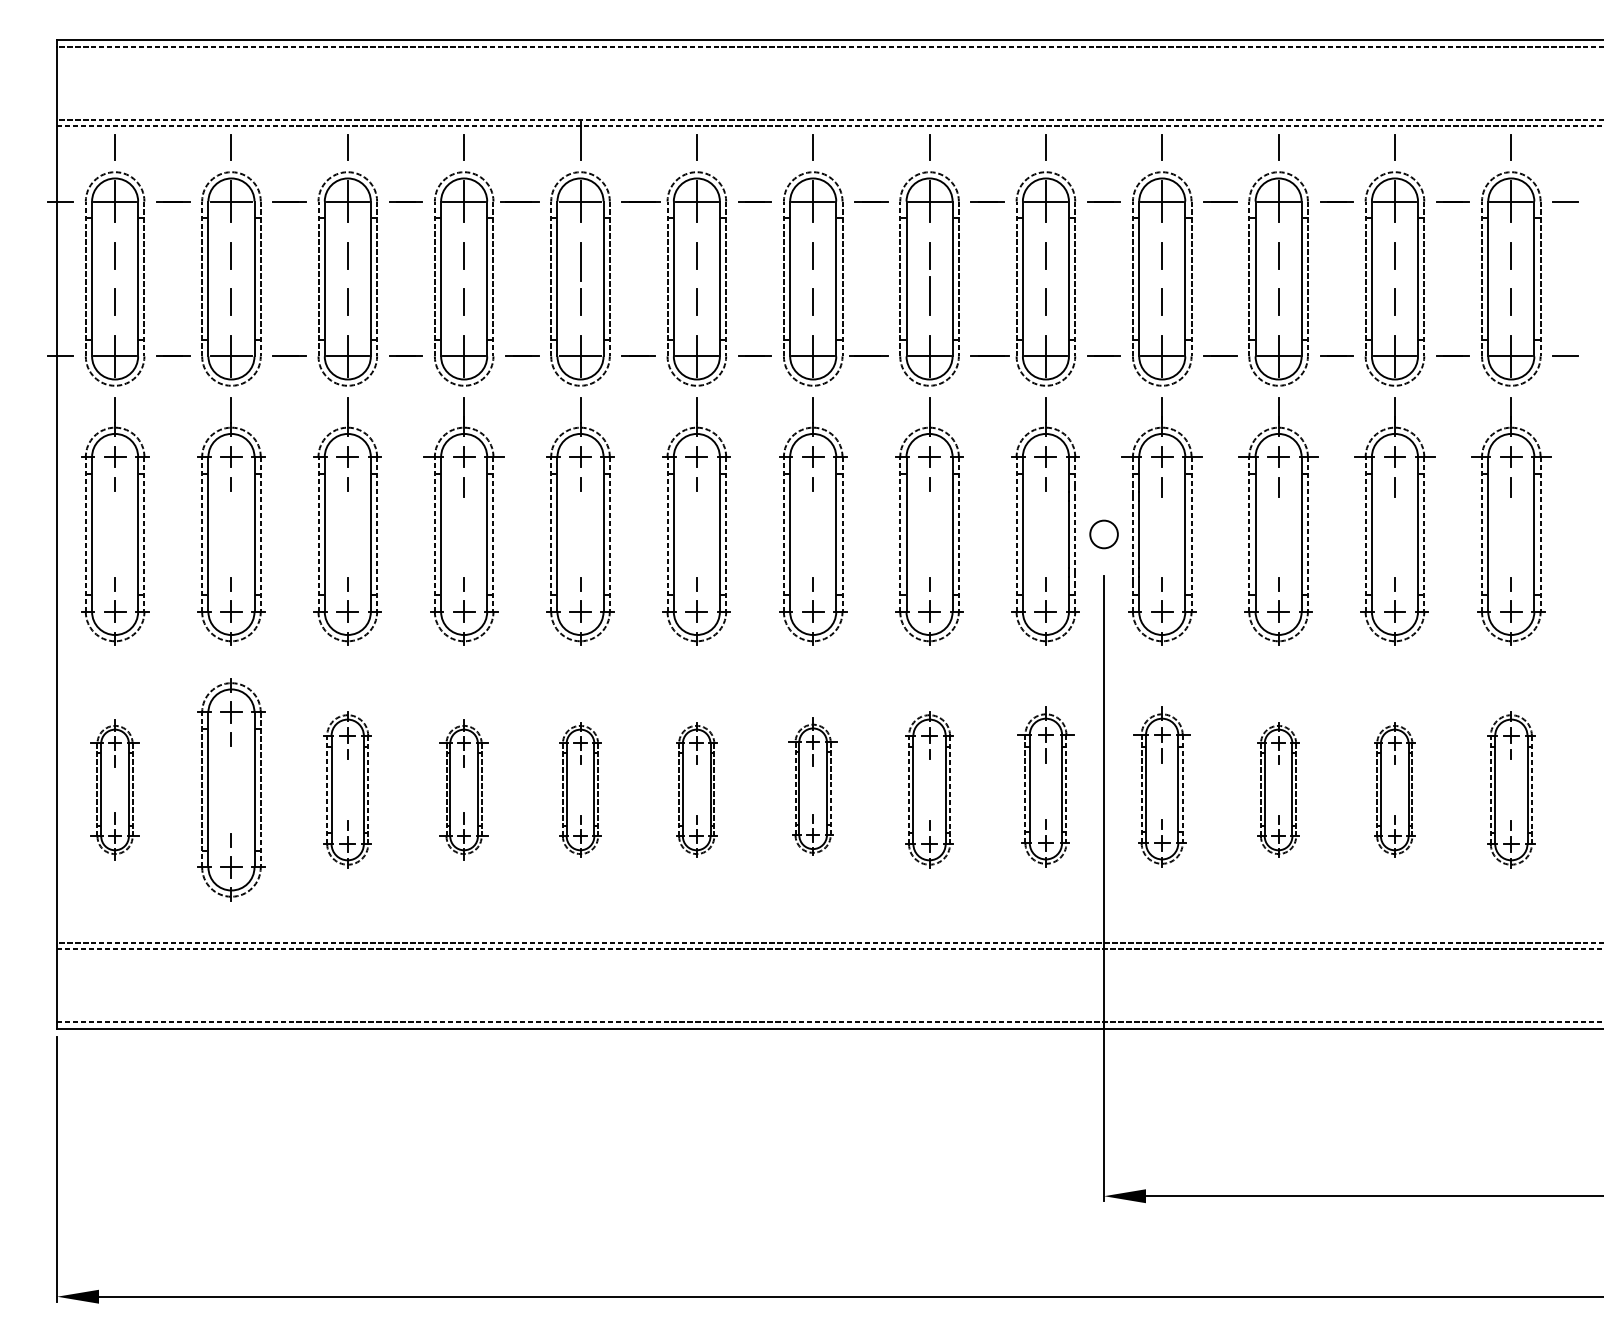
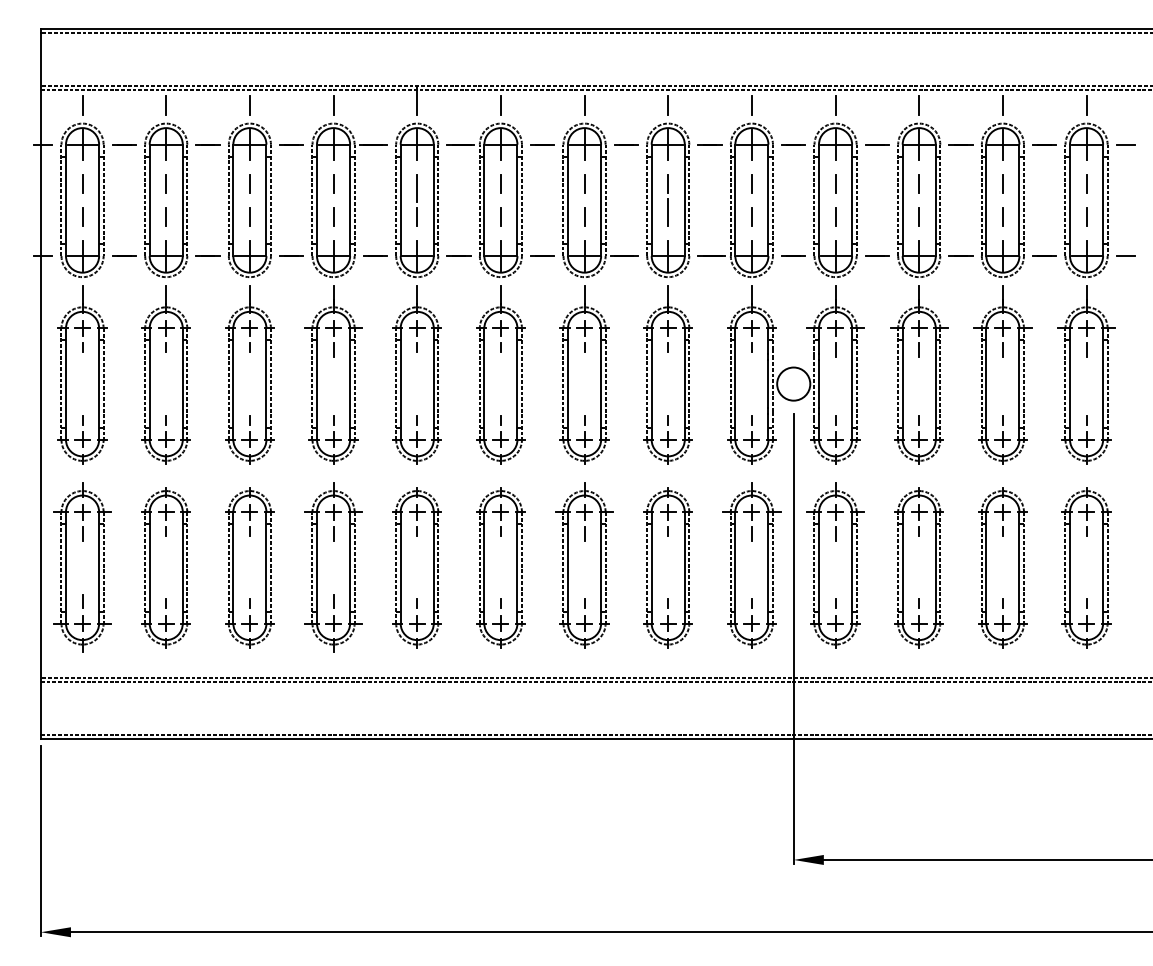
circle: (1104, 534) -> (794, 384), size x1.67
part: (812, 786) -> (584, 565), size x1.67
part: (1045, 786) -> (751, 565), size x1.43
part: (1161, 786) -> (835, 565), size x1.43
part: (114, 789) -> (82, 567), size x1.67
part: (347, 789) -> (249, 567), size x1.43
part: (463, 789) -> (333, 567), size x1.67
part: (580, 789) -> (417, 567), size x1.67
part: (696, 789) -> (500, 567), size x1.67
part: (929, 789) -> (668, 567), size x1.43
part: (1278, 789) -> (919, 567), size x1.67
part: (1394, 789) -> (1002, 567), size x1.67
part: (1511, 789) -> (1086, 567), size x1.43

